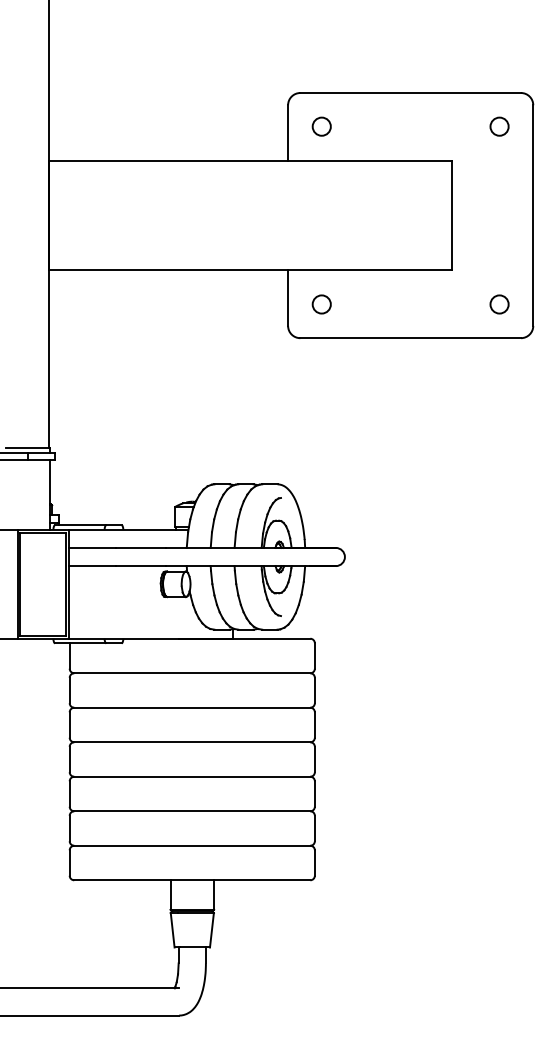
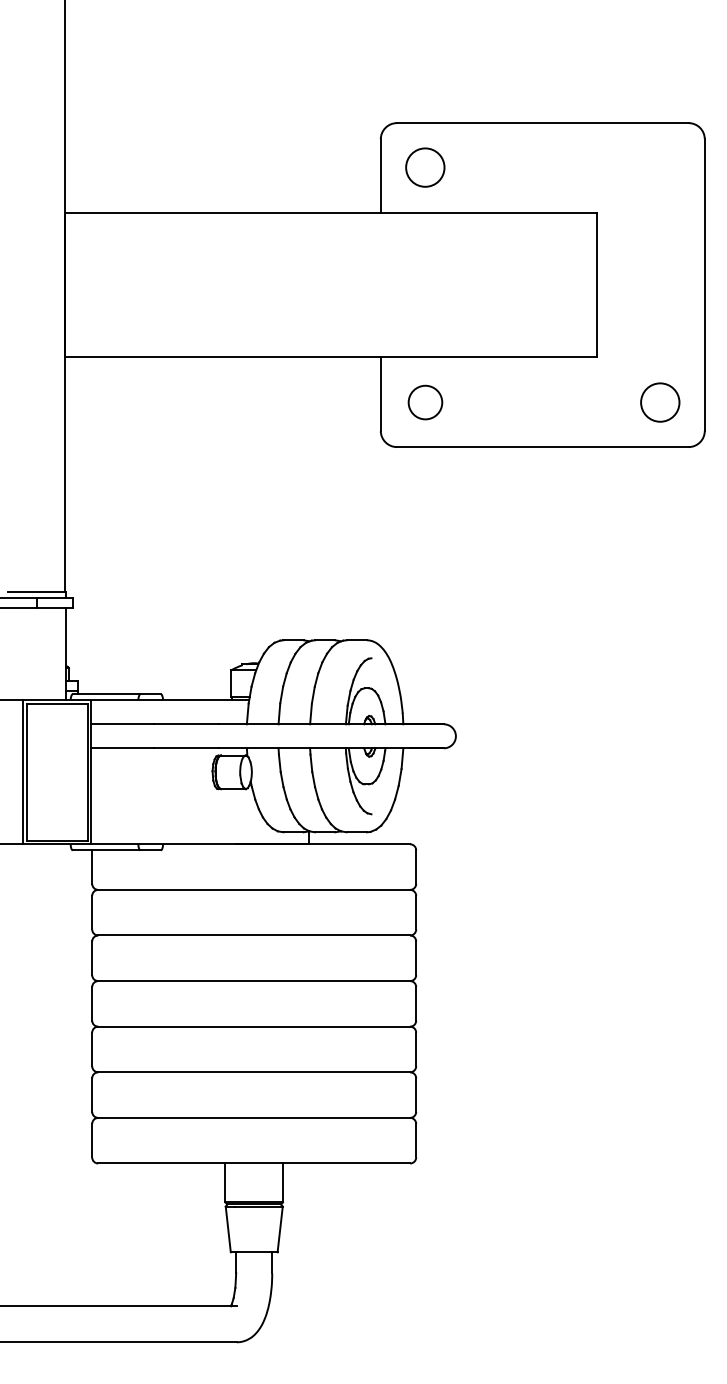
circle: (321, 126) -> (424, 167), size x1.6
circle: (499, 126) -> (660, 167), removed
circle: (321, 304) -> (424, 402), size x1.4
circle: (499, 304) -> (660, 402), size x1.6

